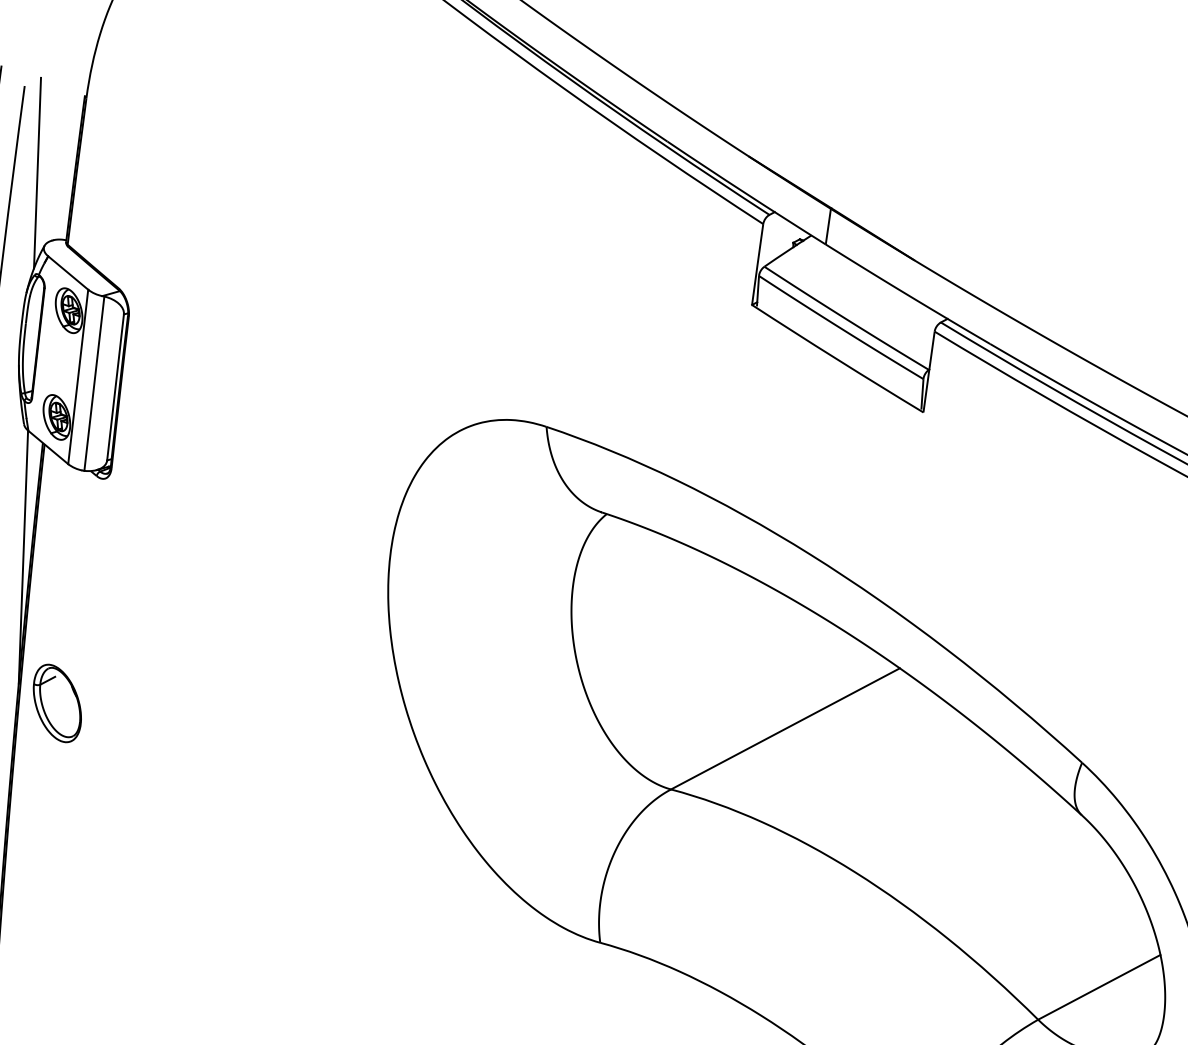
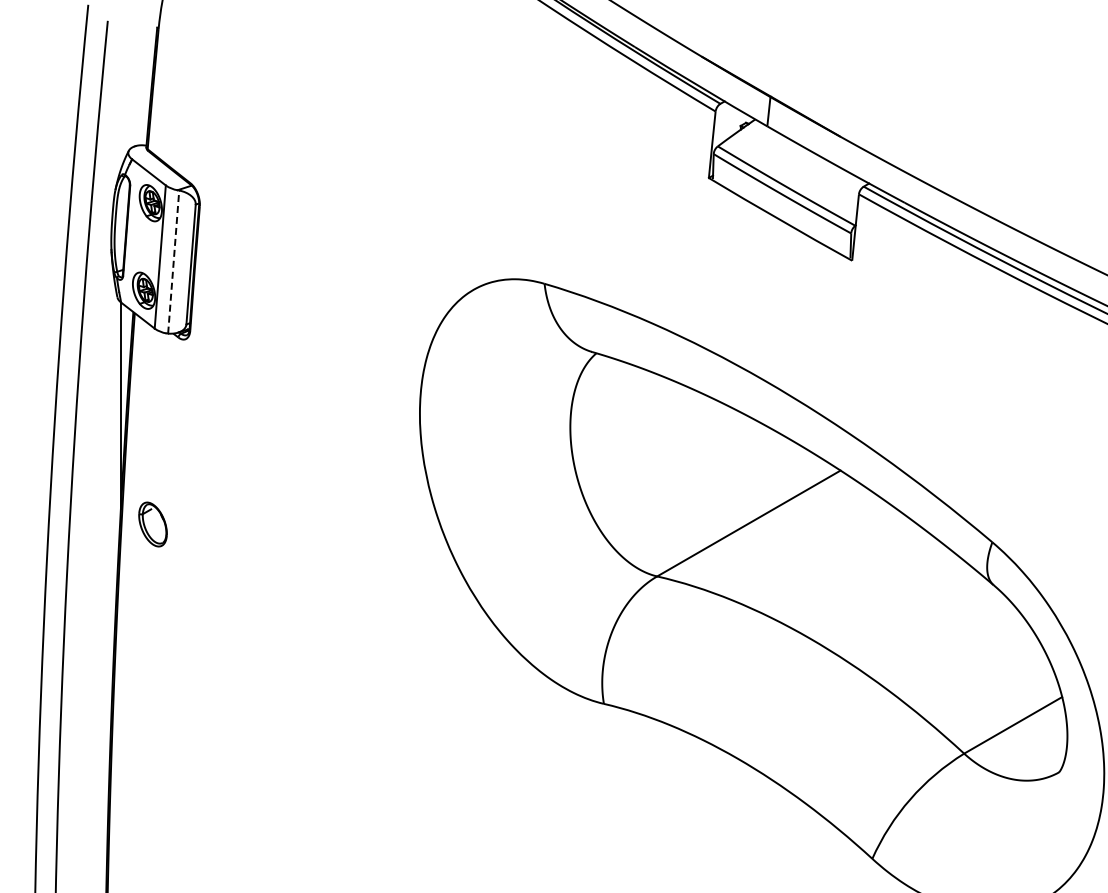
line: (37, 172) -> (120, 91), removed
line: (94, 384) -> (173, 262), solid -> dashed
part: (56, 703) -> (152, 524), size x0.7

